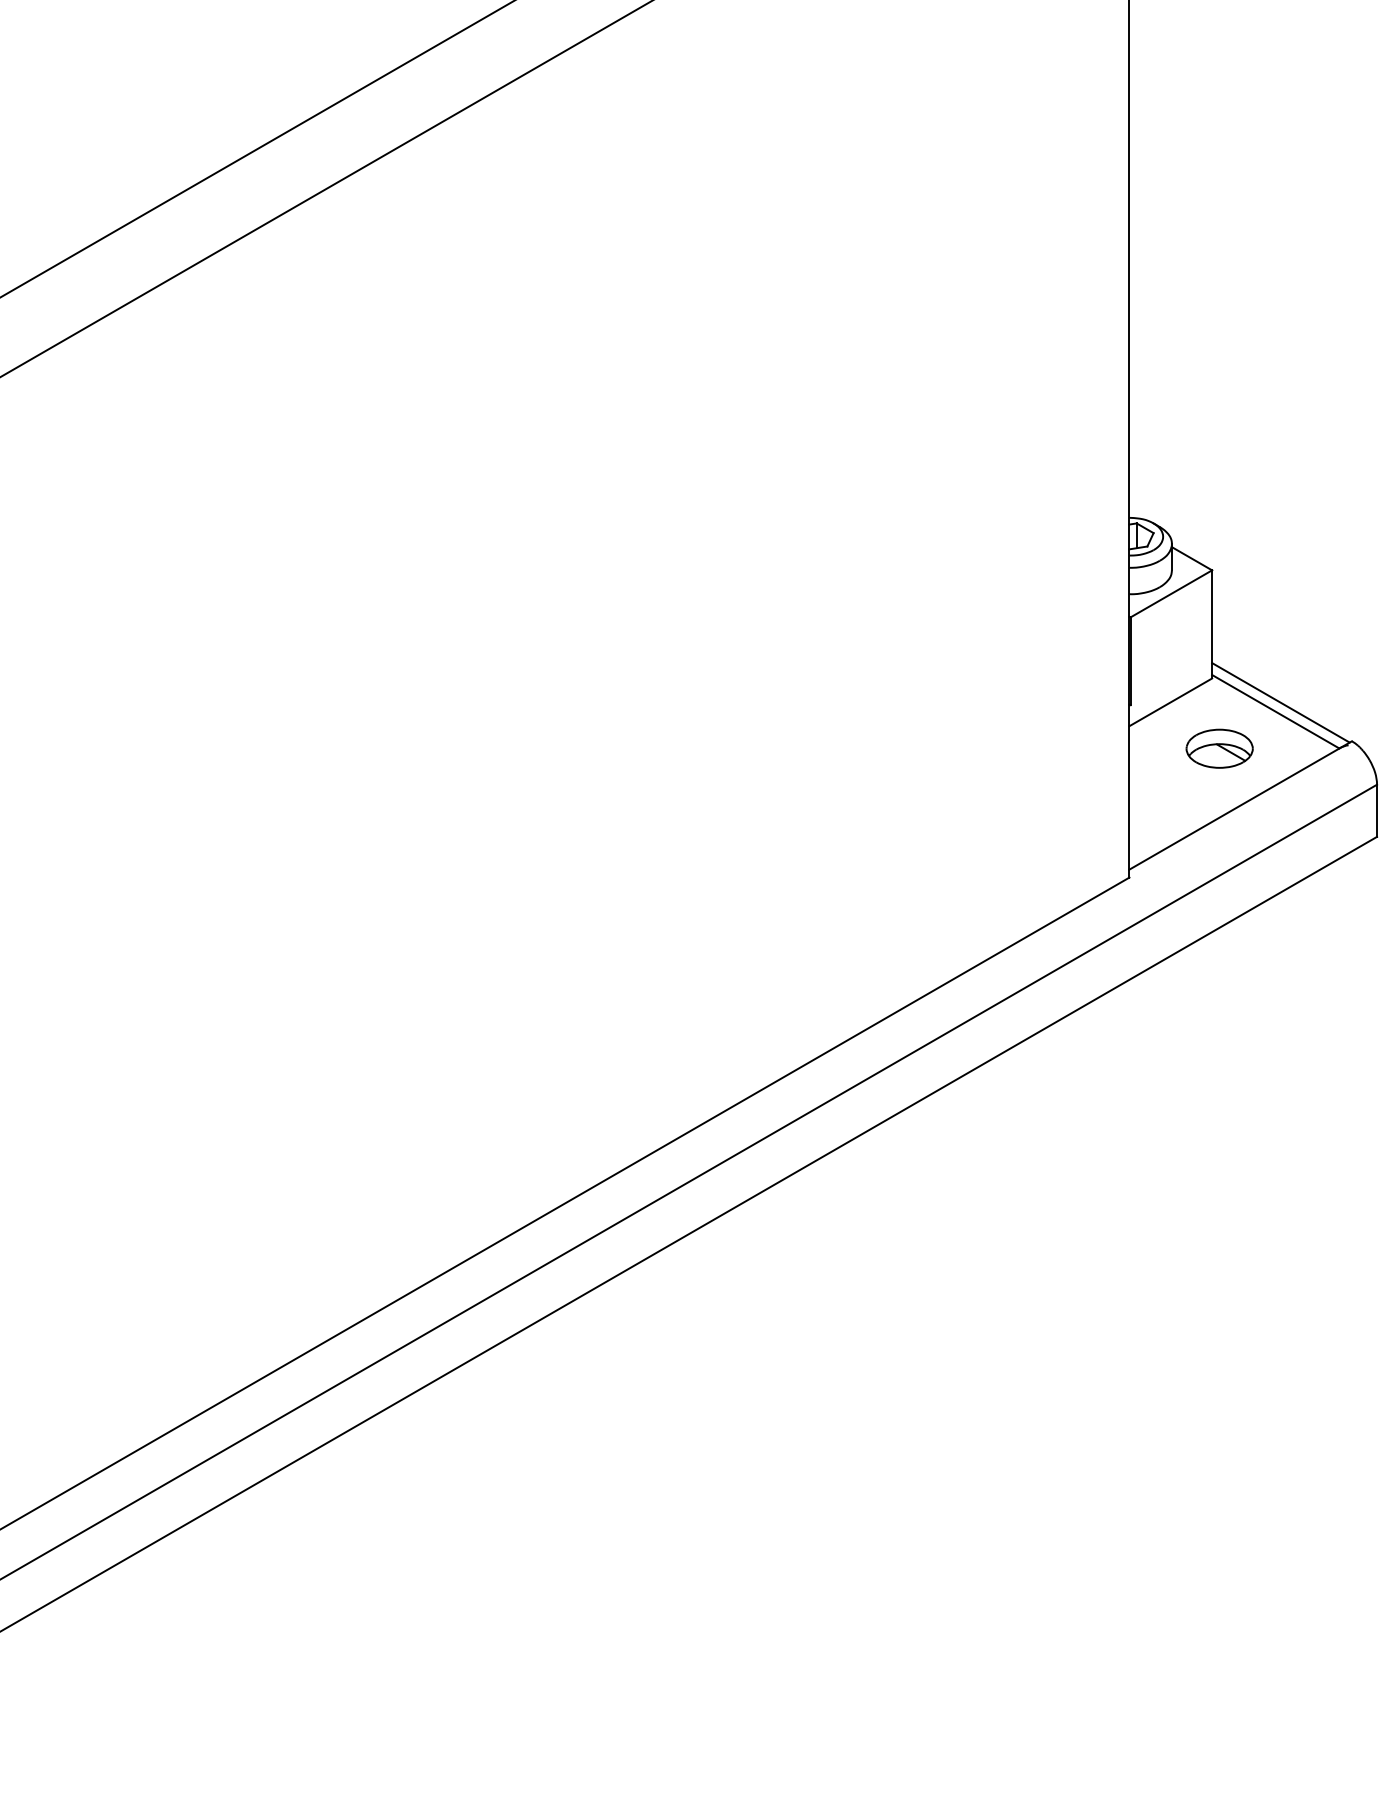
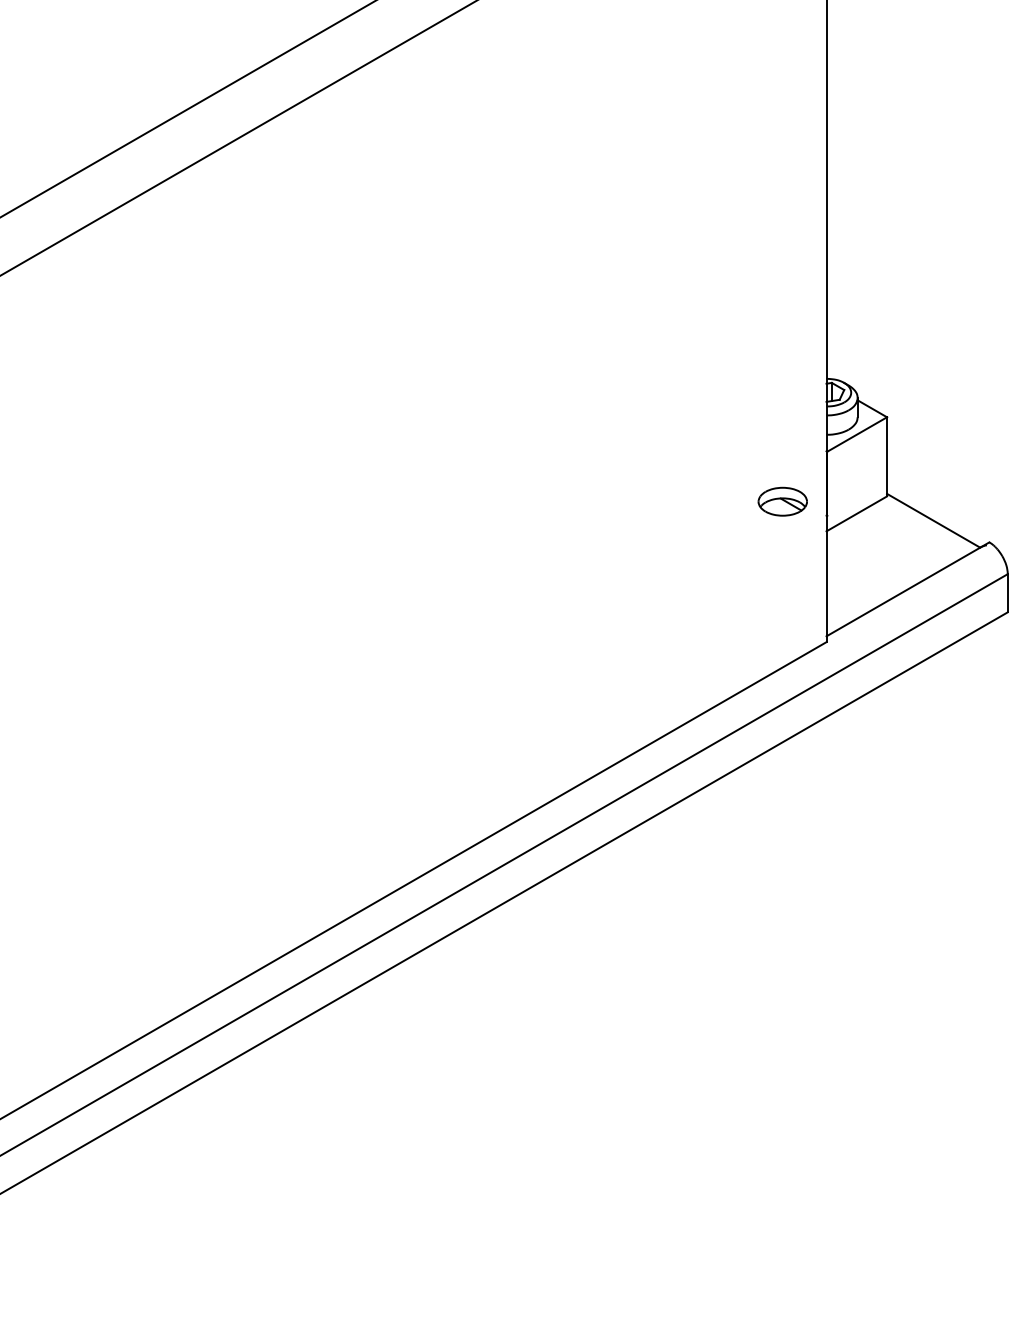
line: (1280, 702) -> (937, 513), removed
part: (1219, 748) -> (782, 501), moved

